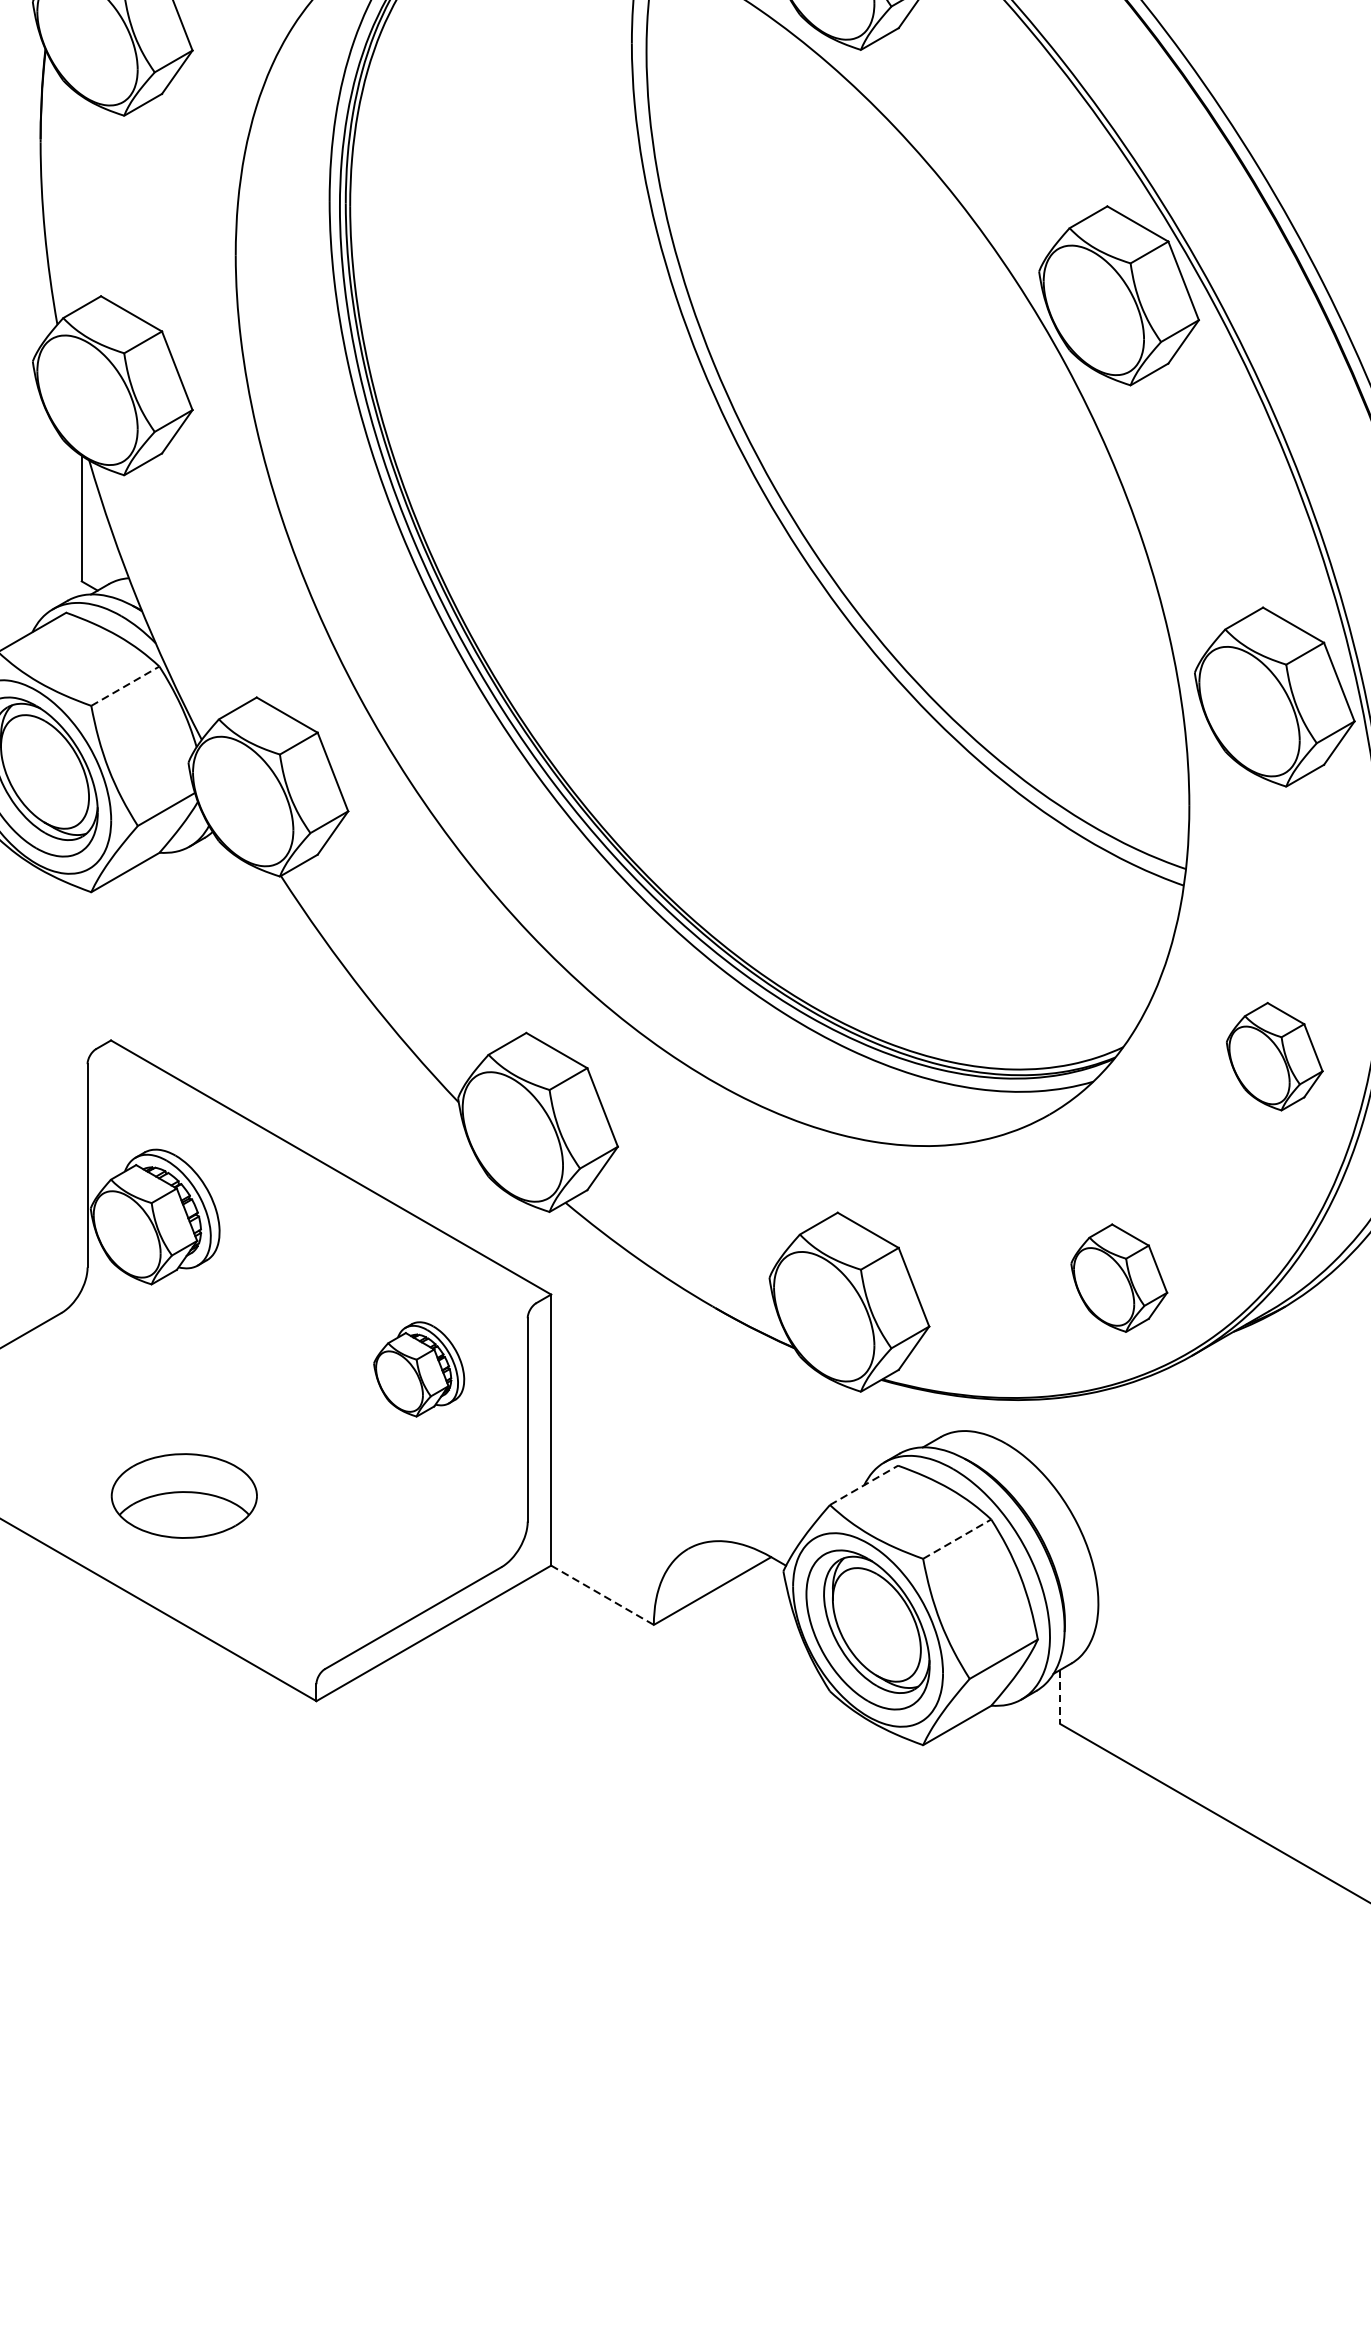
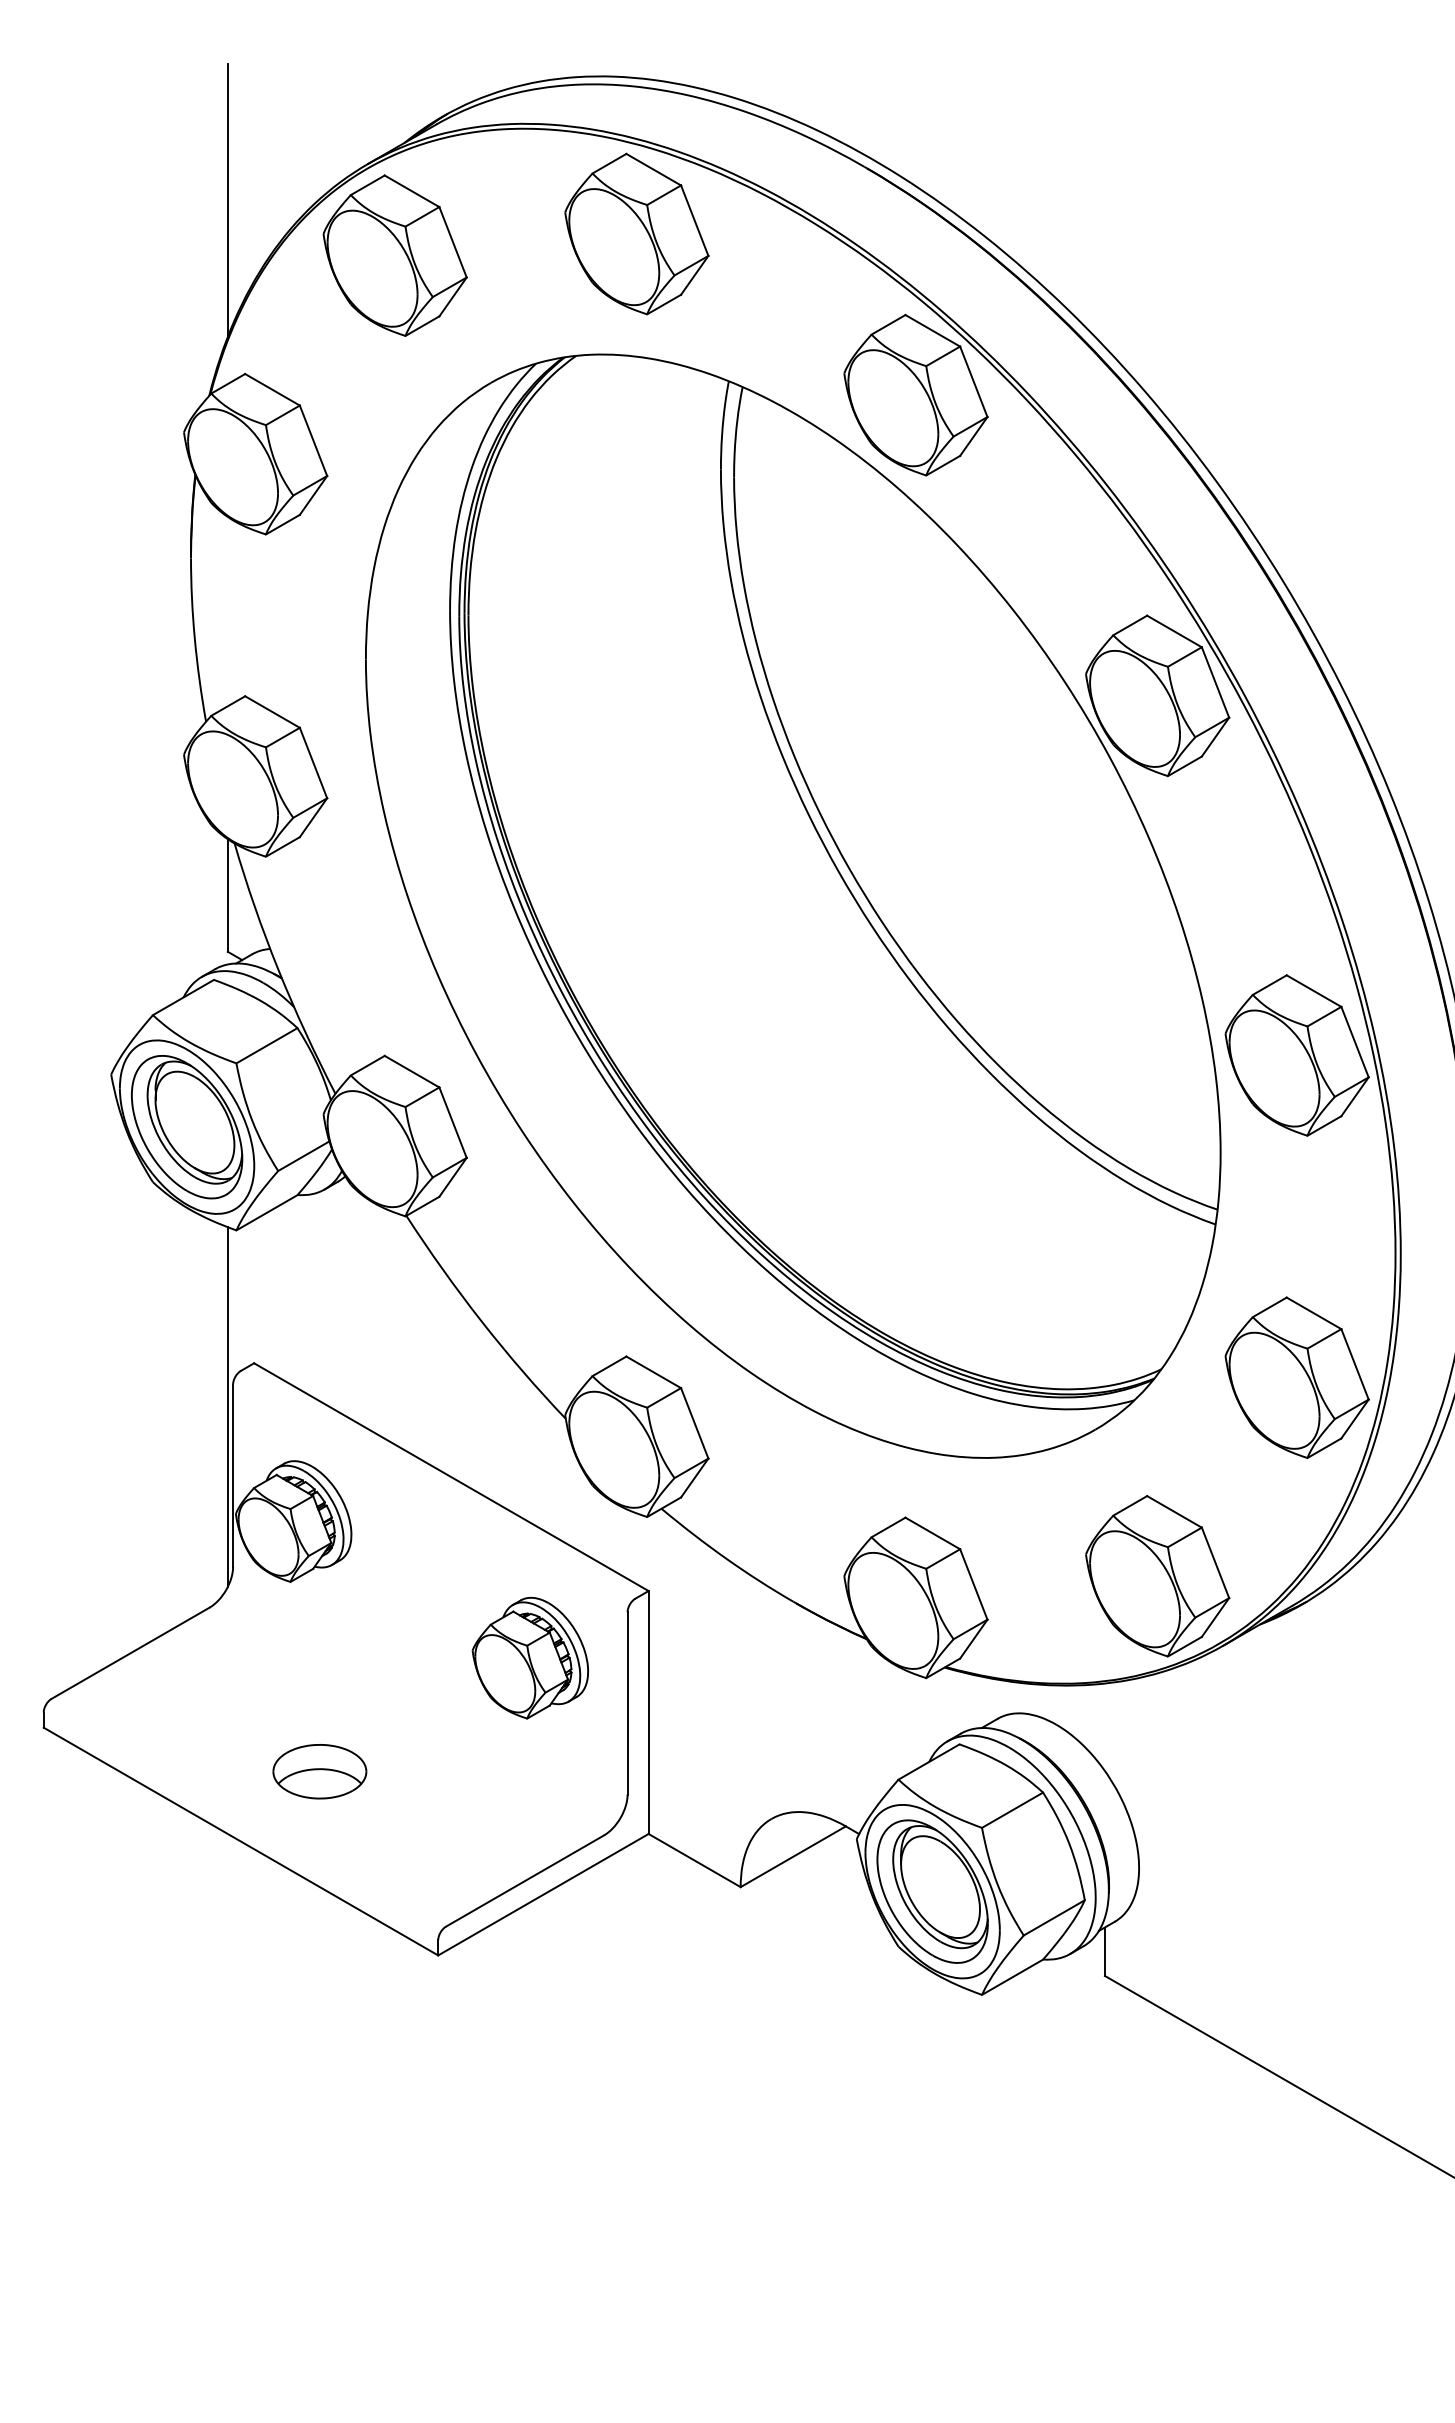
line: (125, 685) -> (267, 1045), dashed -> solid
part: (1274, 1056) -> (1296, 1377), size x1.67
line: (81, 1088) -> (227, 1406), added
part: (1118, 1278) -> (1157, 1576), size x1.67
part: (418, 1368) -> (529, 1657), size x1.43
line: (864, 1484) -> (929, 1761), dashed -> solid
part: (183, 1495) -> (319, 1771), size x0.71
line: (957, 1539) -> (1012, 1810), dashed -> solid
line: (603, 1595) -> (695, 1860), dashed -> solid
line: (1059, 1697) -> (1104, 1952), dashed -> solid

